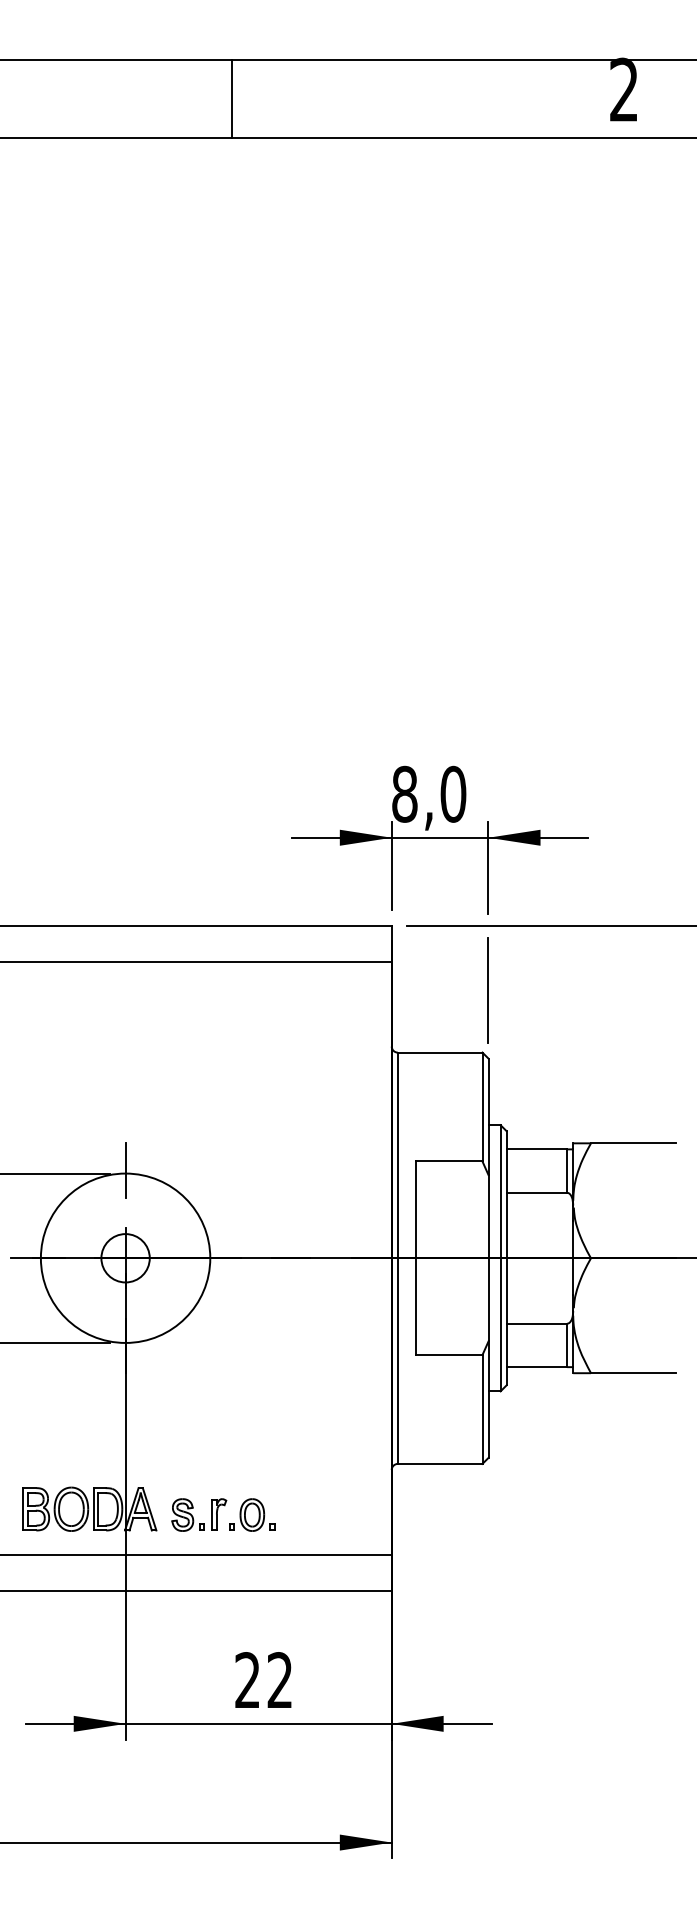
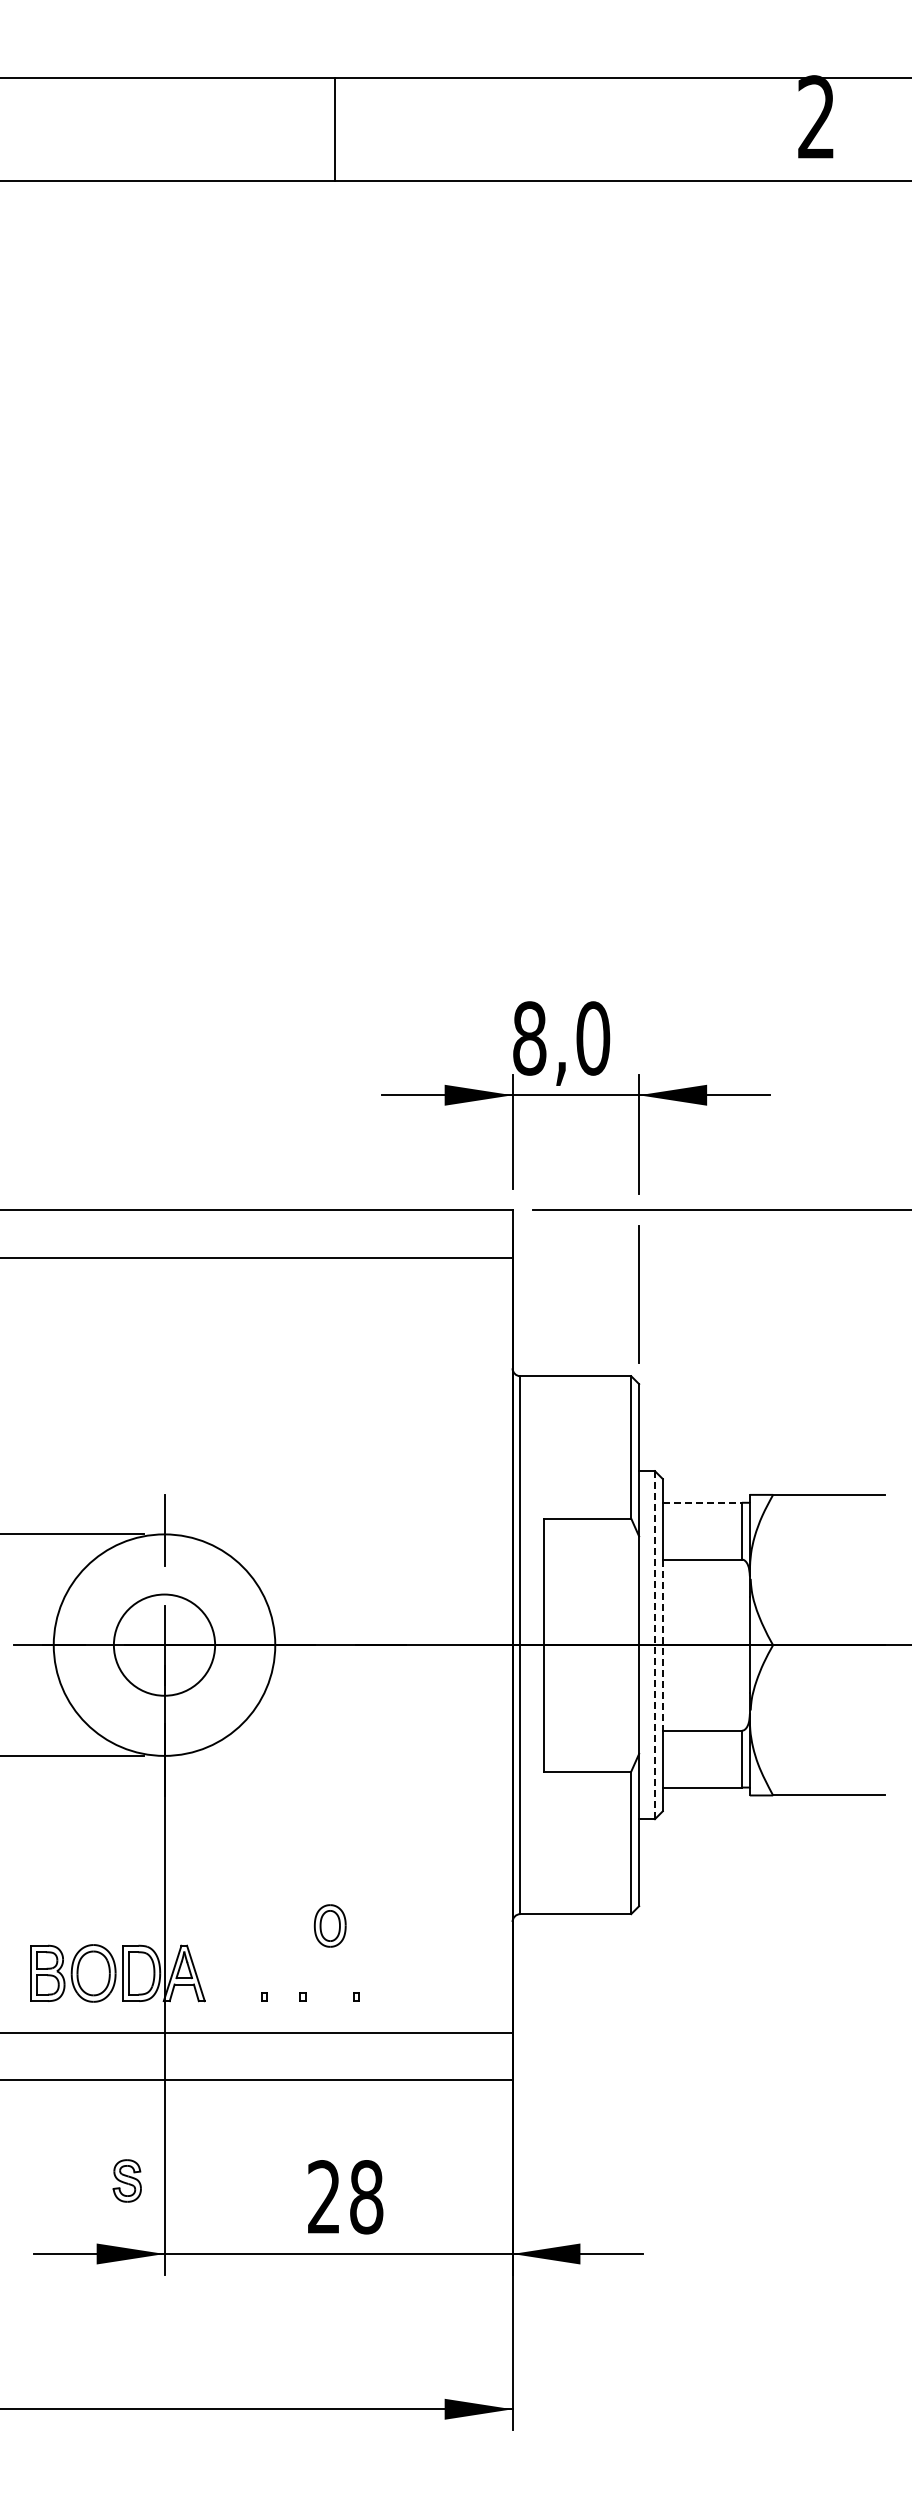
line: (231, 98) -> (335, 128), moved
line: (536, 1149) -> (702, 1502), solid -> dashed
circle: (125, 1257) -> (164, 1644), size x1.6
line: (500, 1257) -> (654, 1644), solid -> dashed
line: (506, 1258) -> (662, 1645), solid -> dashed
part: (182, 1514) -> (126, 2180), moved
part: (218, 1514) -> (286, 1980), removed
part: (251, 1514) -> (329, 1925), moved
text: (280, 1680) -> (366, 2197), 22 -> 28

